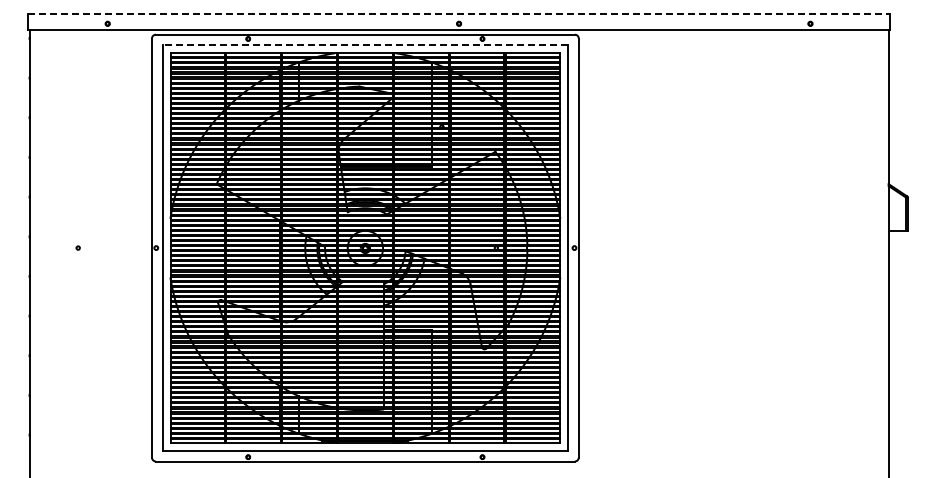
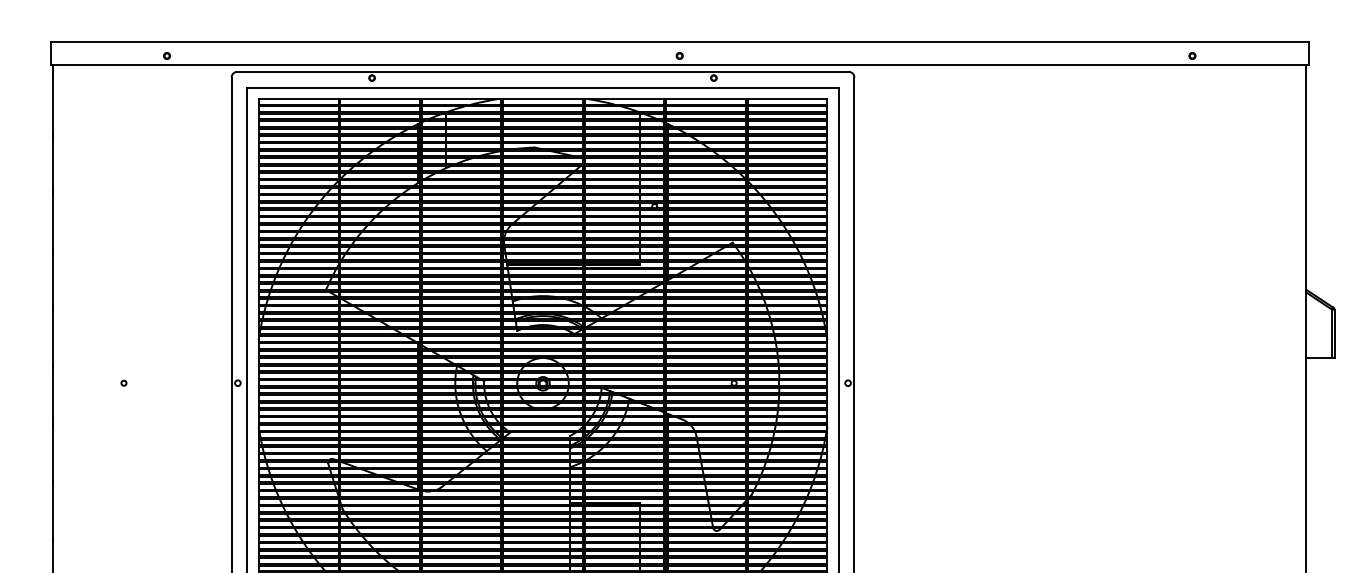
line: (459, 14) -> (680, 42), dashed -> solid
line: (365, 45) -> (543, 87), dashed -> solid

